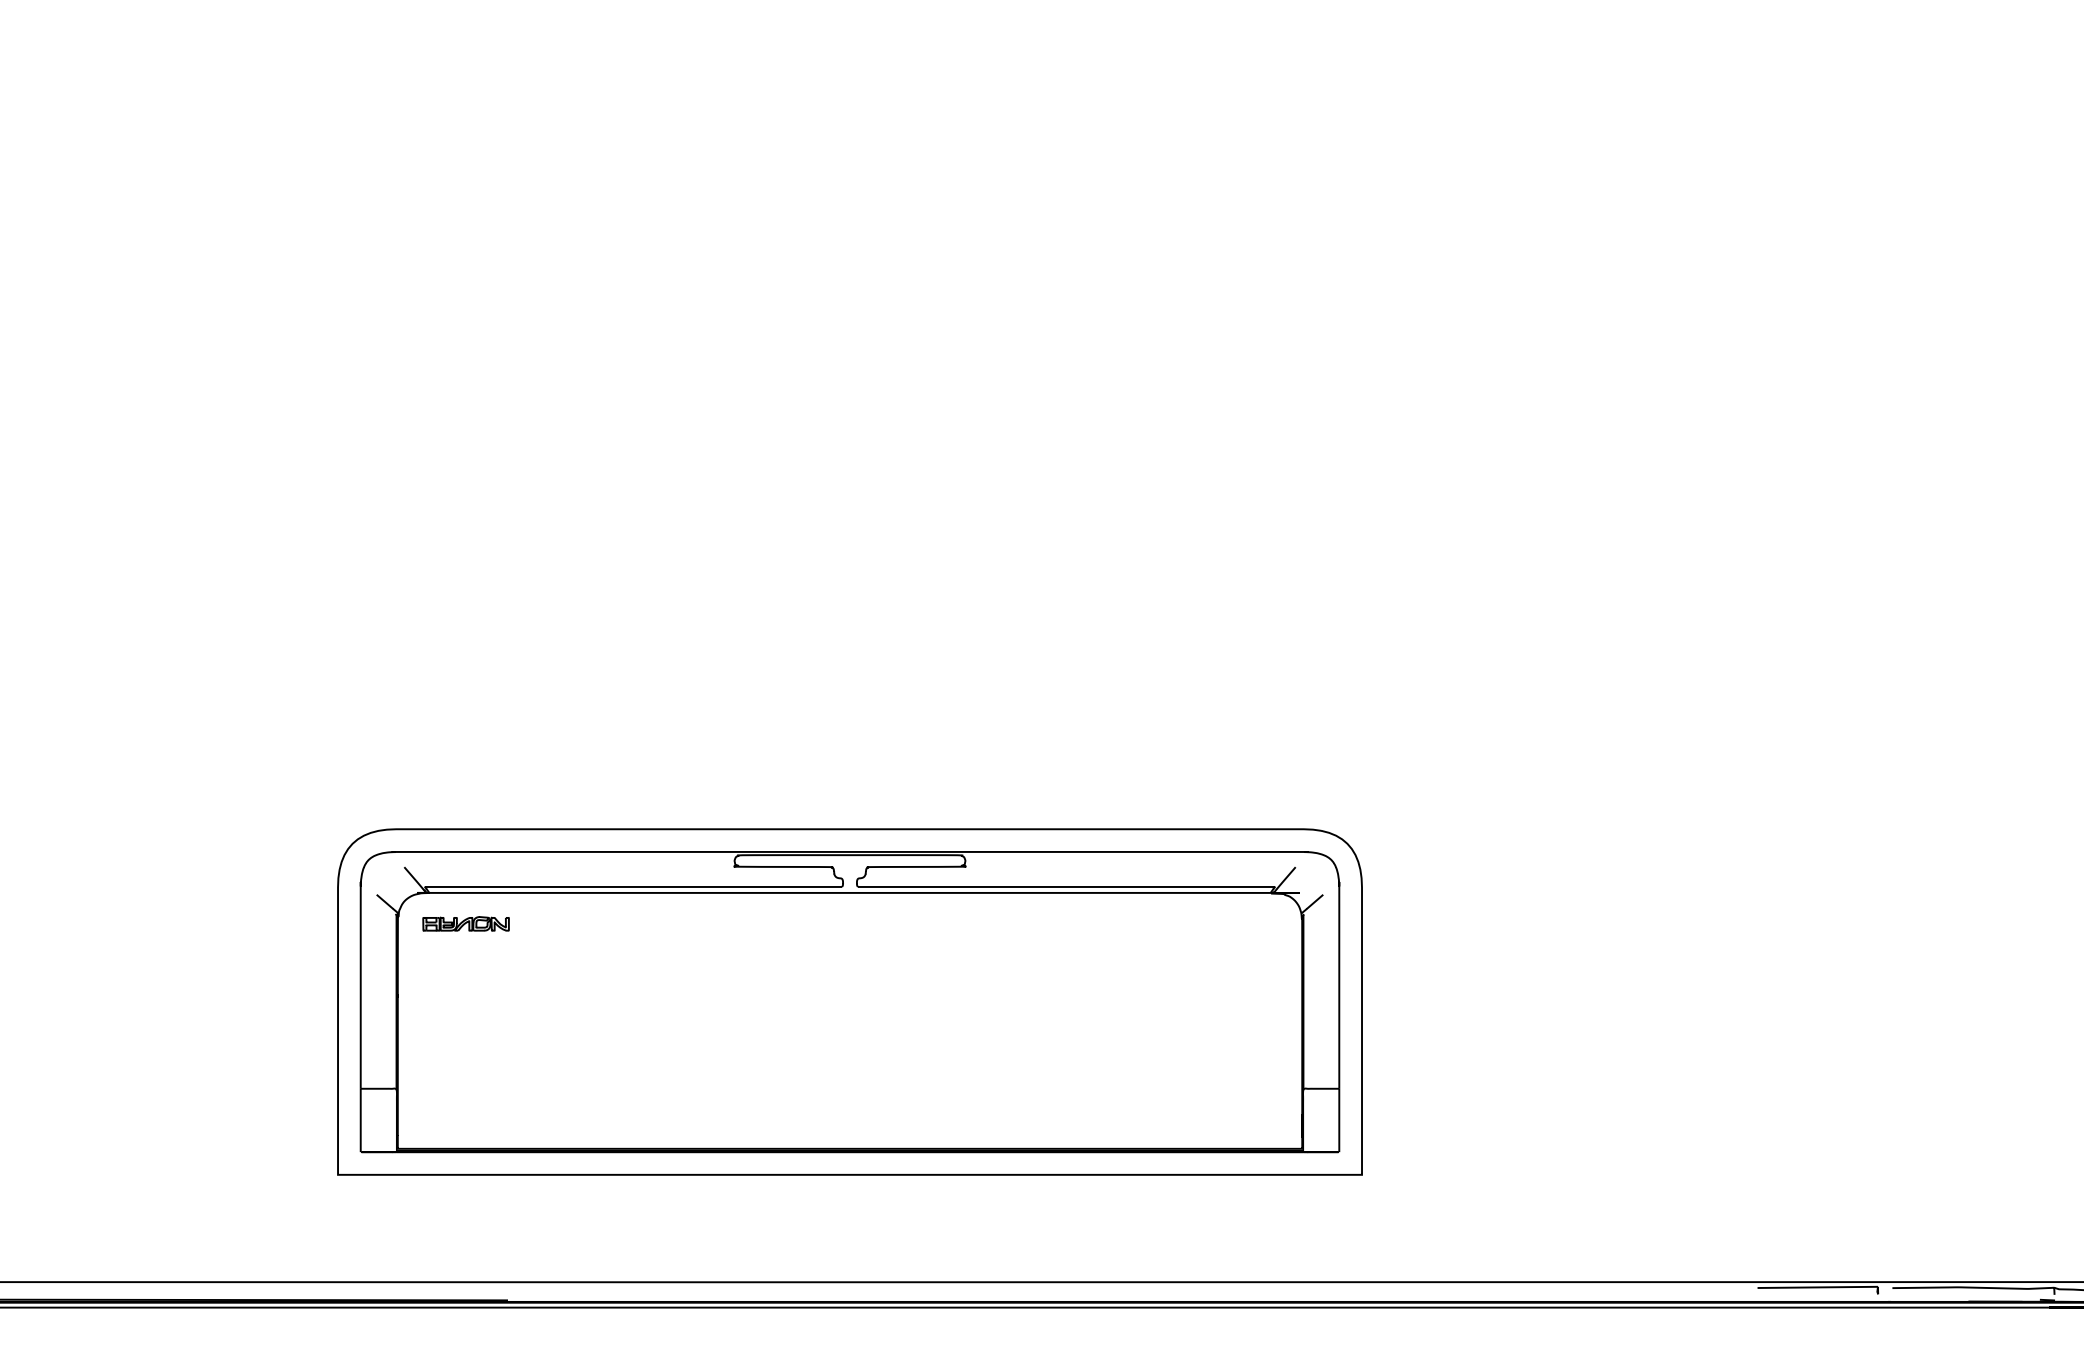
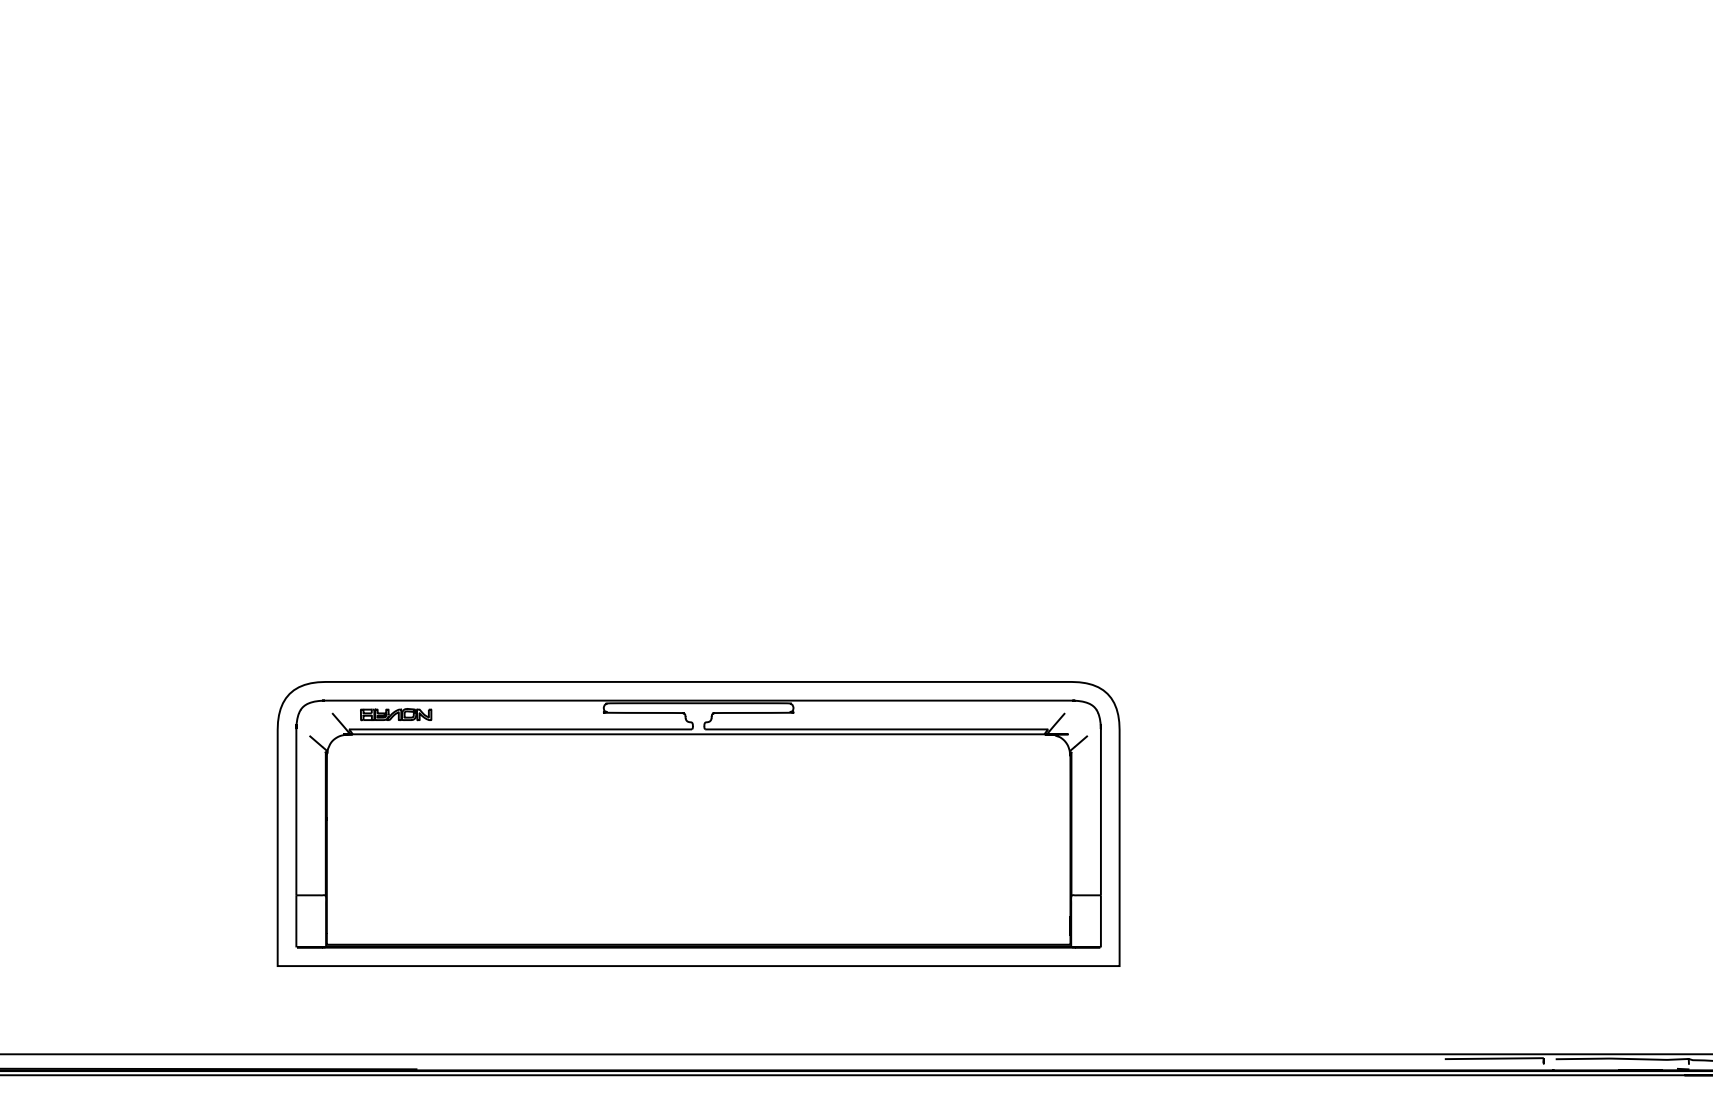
part: (465, 923) -> (395, 714), moved

